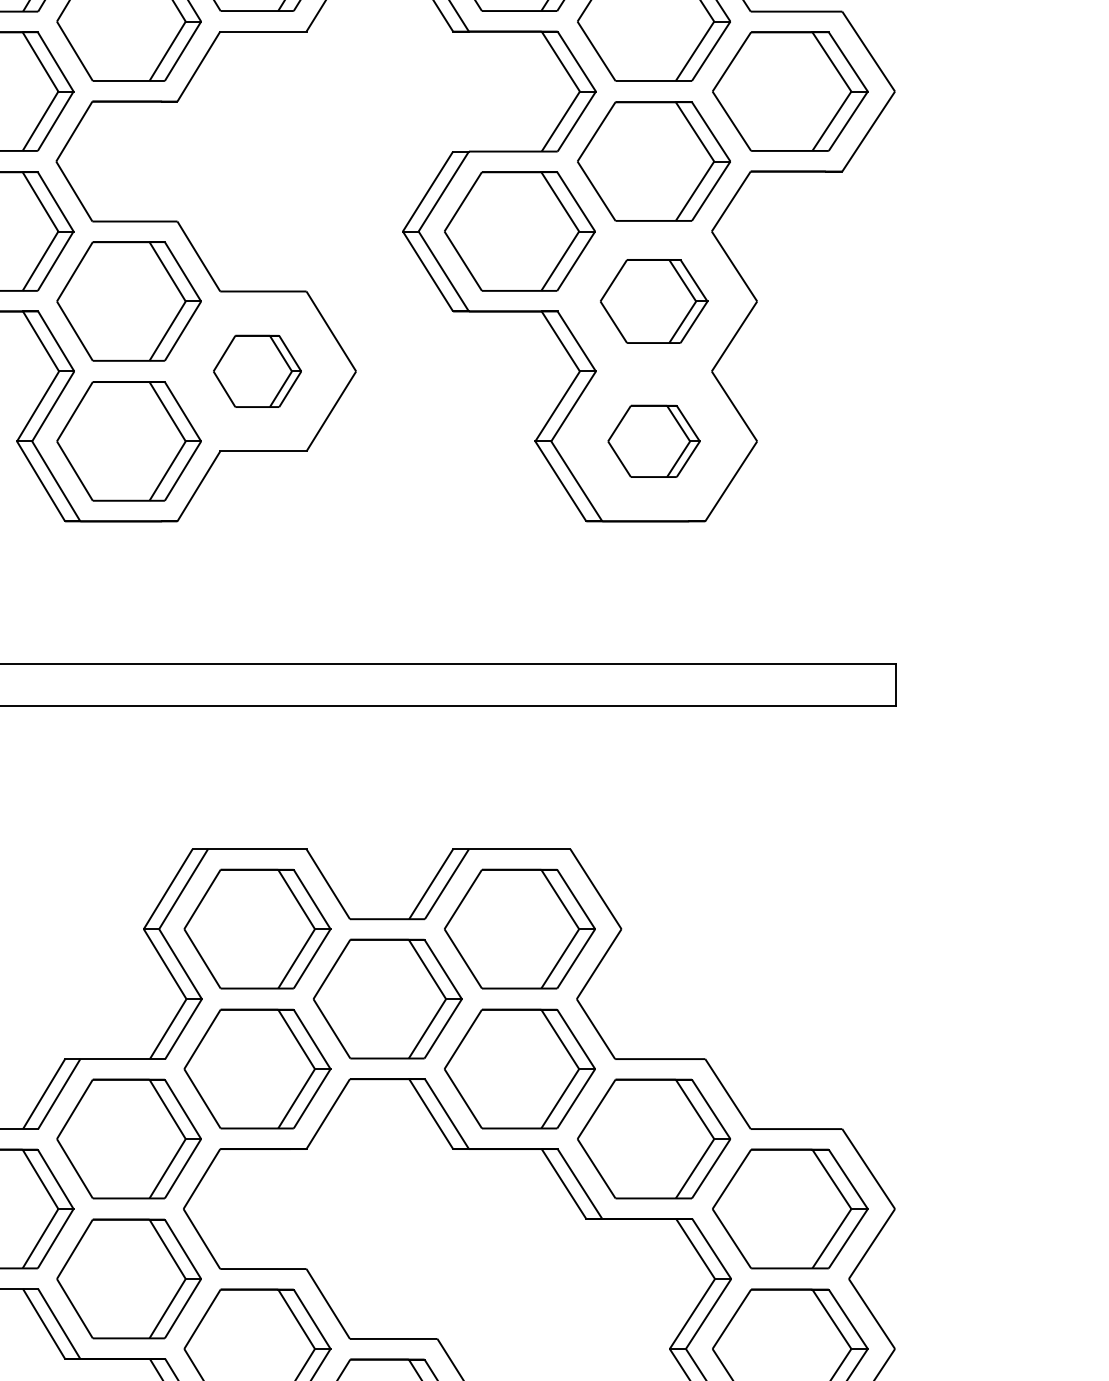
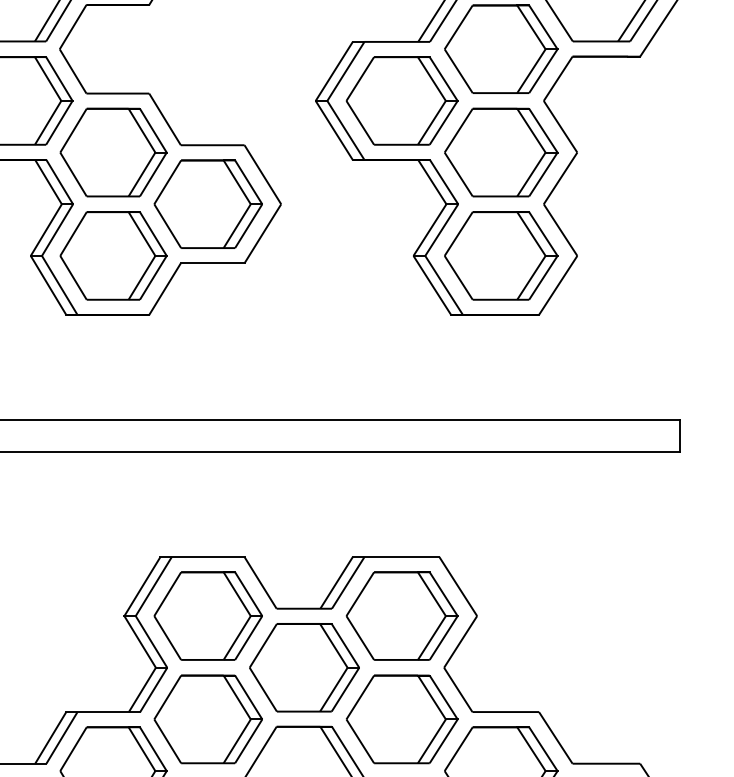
part: (653, 301) -> (500, 152), size x1.43
part: (257, 371) -> (208, 204), size x1.67
part: (653, 441) -> (500, 256), size x1.67

